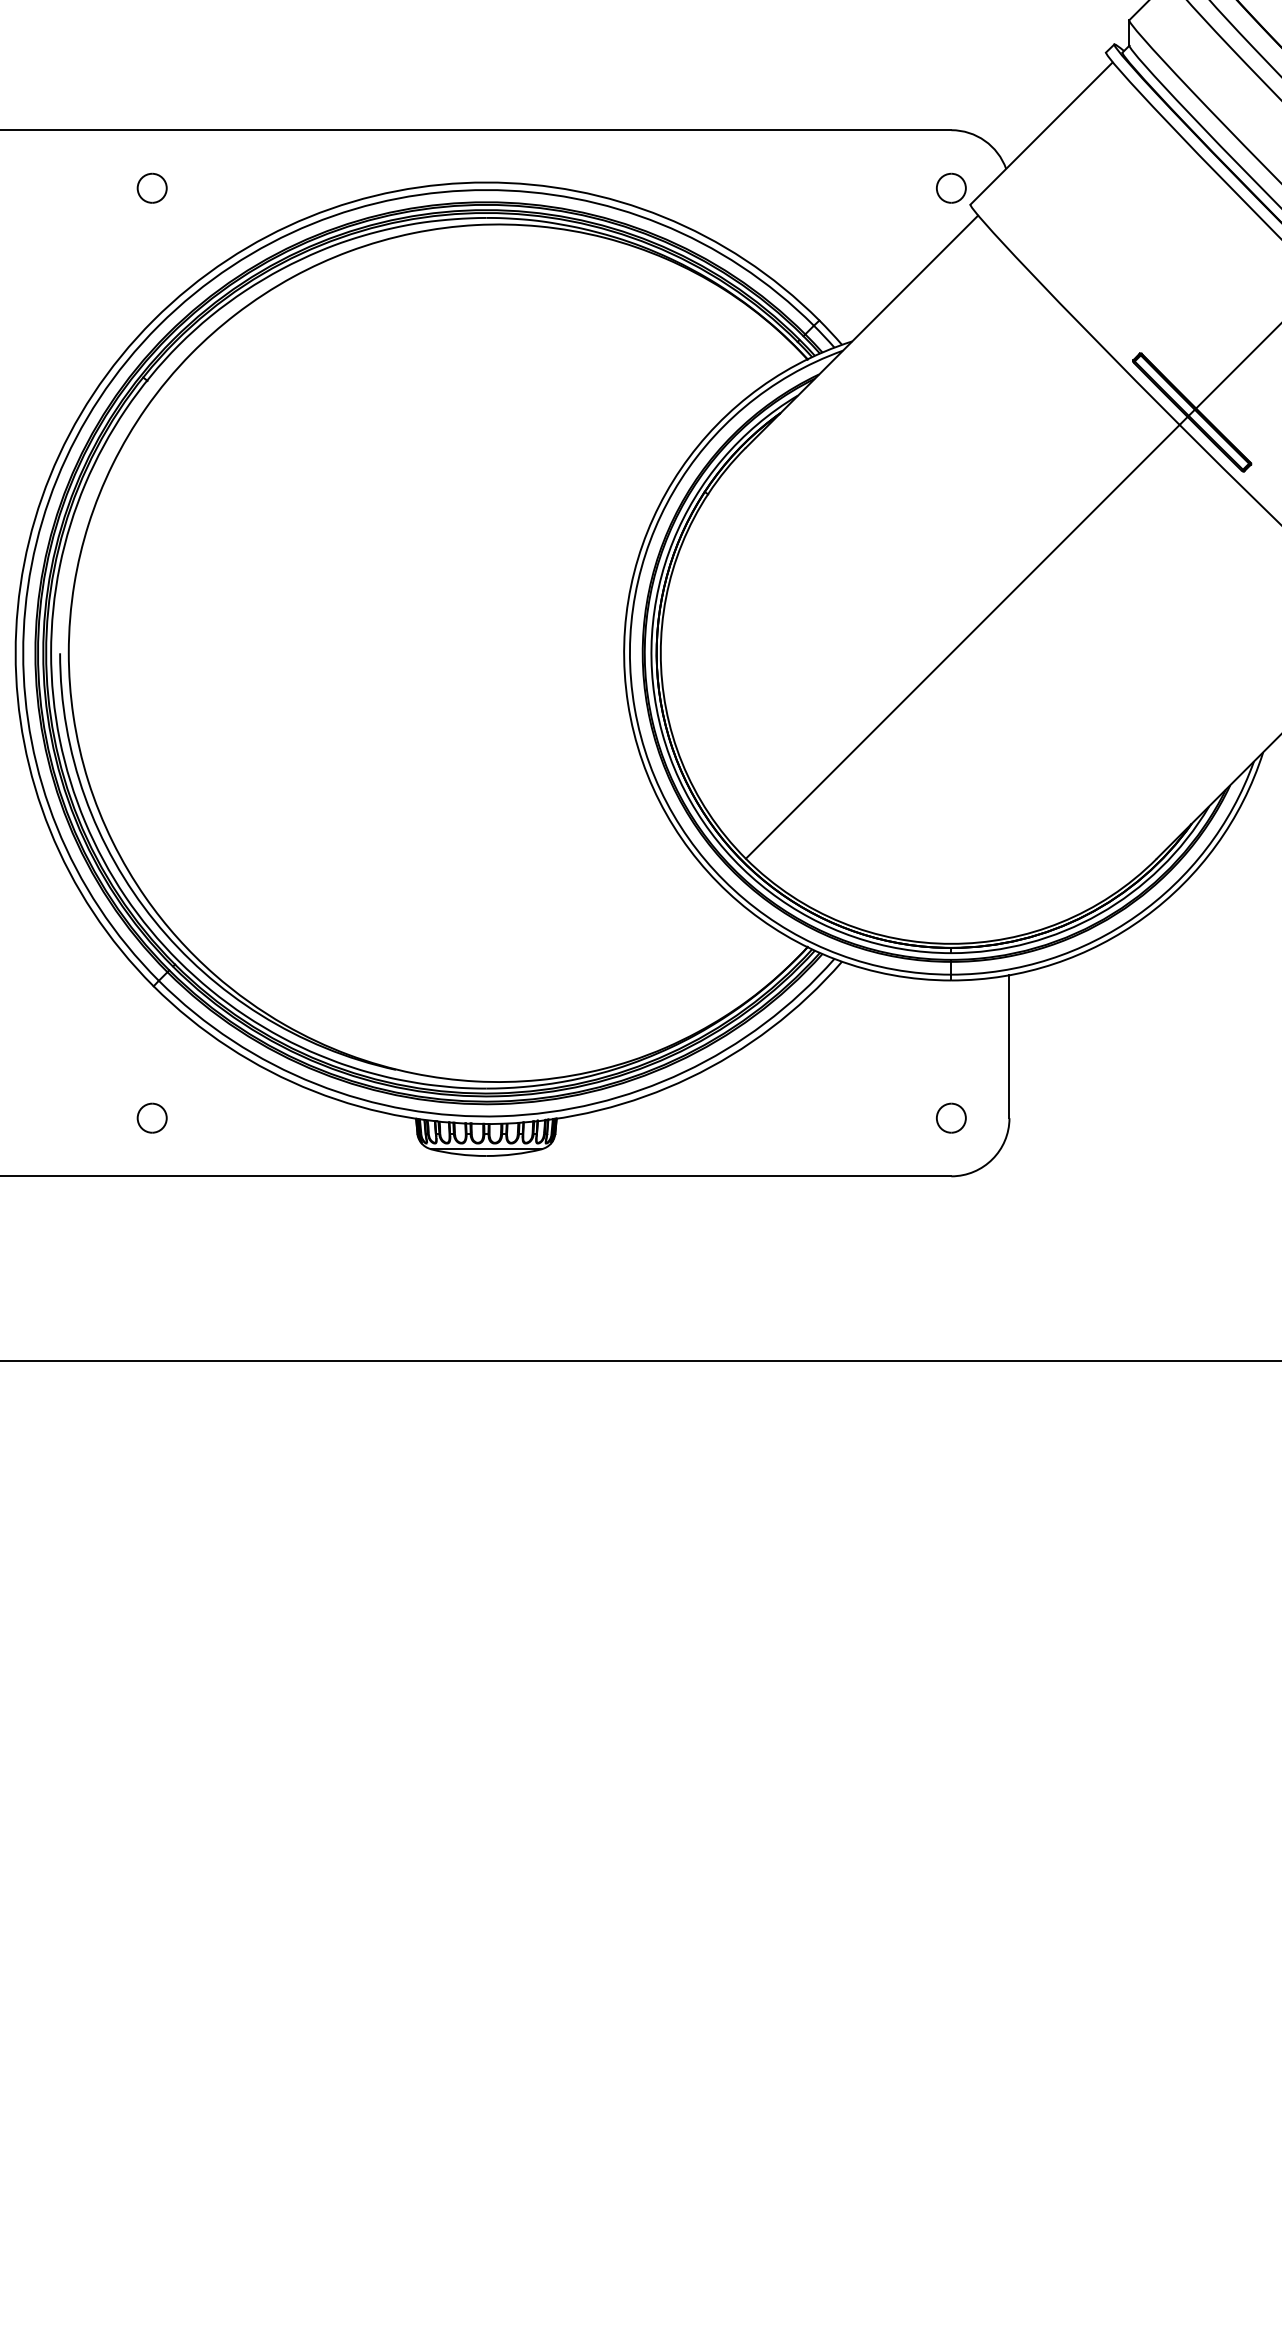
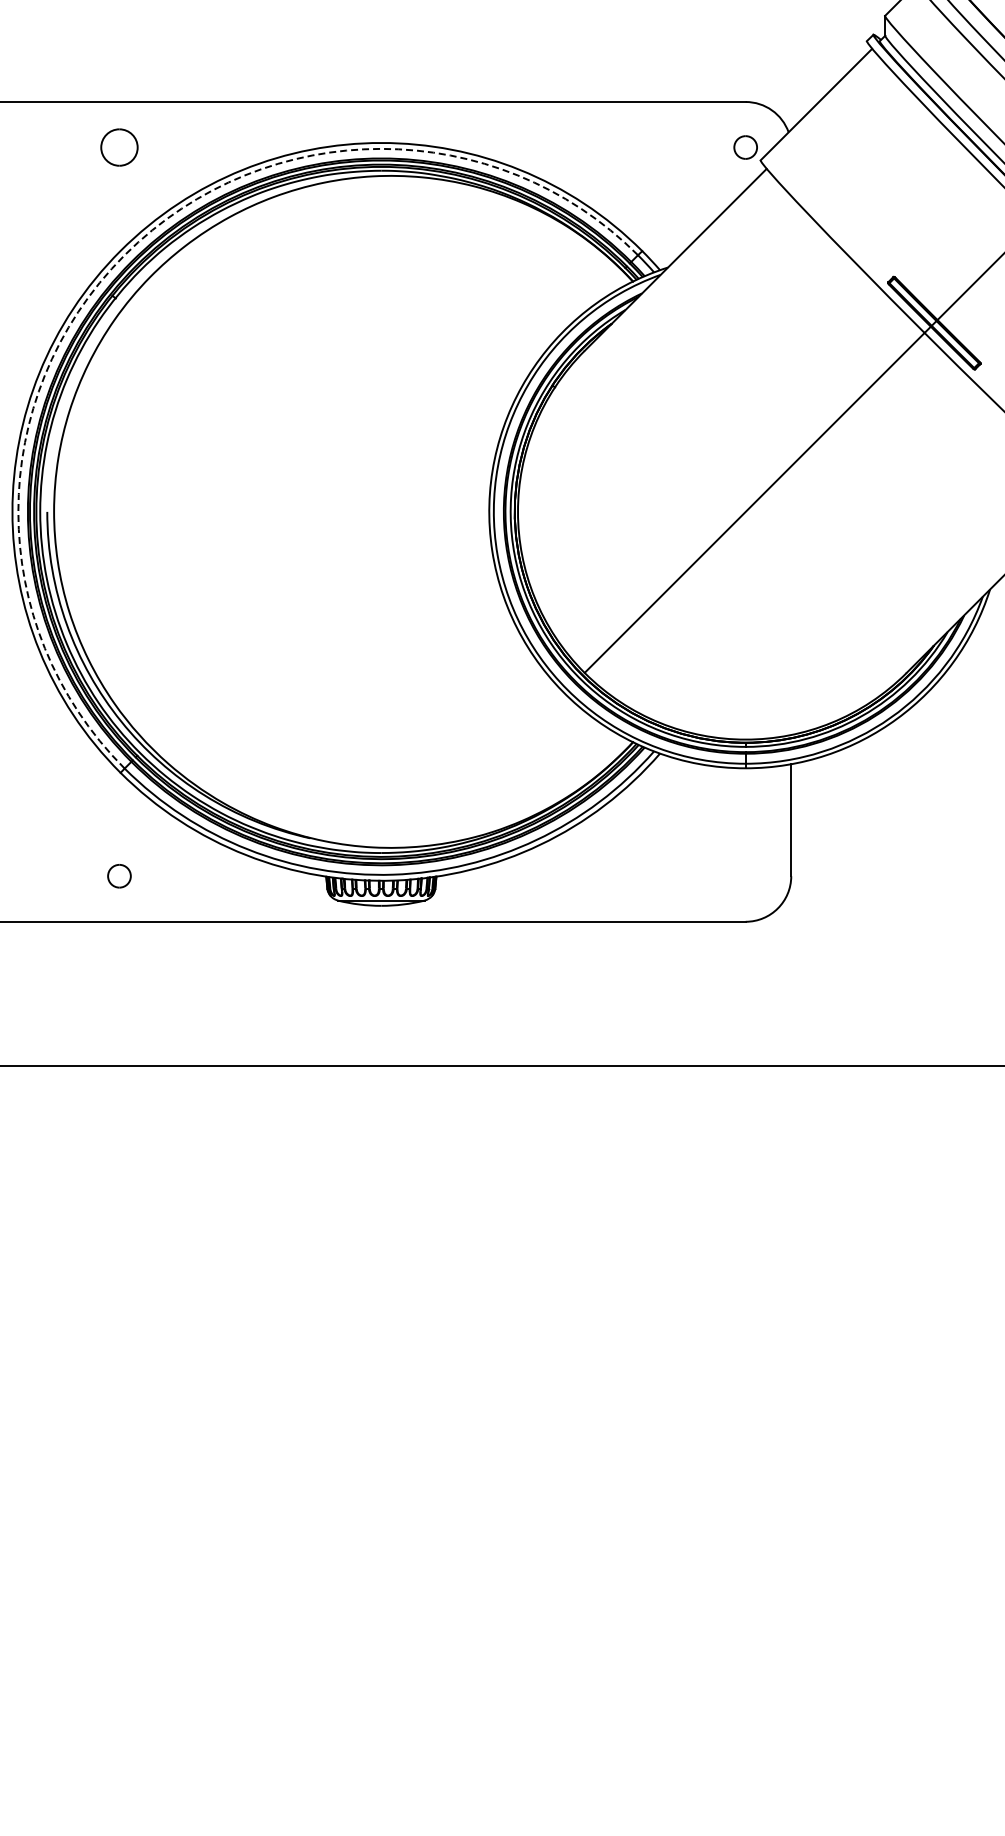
part: (152, 188) -> (119, 147), size x1.6
arc: (158, 326) -> (124, 255), solid -> dashed
part: (951, 1118) -> (745, 876), removed

